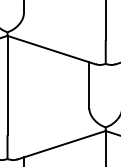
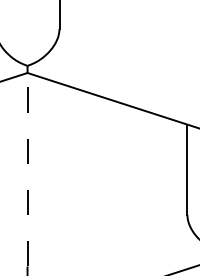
line: (7, 85) -> (27, 169), solid -> dashed

